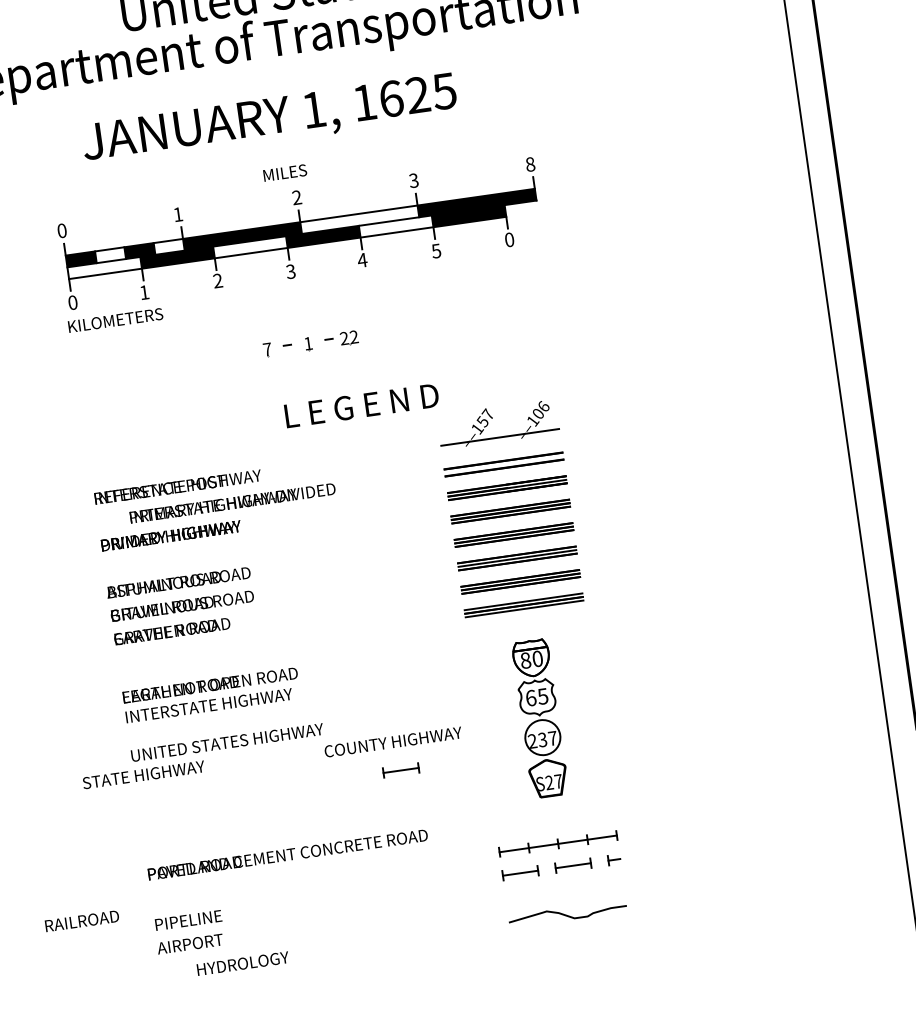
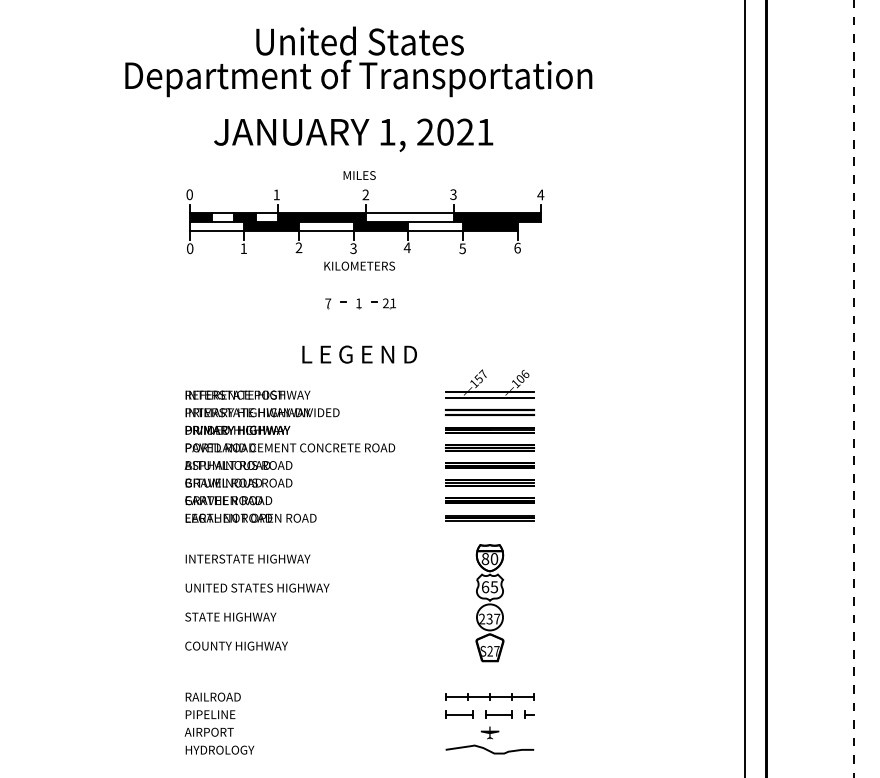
text: (404, 96) -> (455, 131), 1625 -> 2021
text: (529, 163) -> (540, 194), 8 -> 4
text: (509, 239) -> (517, 247), 0 -> 6
text: (115, 319) -> (359, 265), moved
text: (354, 335) -> (393, 302), 22 -> 21
text: (361, 405) -> (359, 354), moved
line: (500, 444) -> (489, 397), added
text: (232, 502) -> (262, 412), moved
text: (209, 684) -> (250, 517), moved
text: (393, 741) -> (236, 645), moved
part: (401, 770) -> (382, 626), removed
text: (143, 774) -> (230, 616), moved
text: (288, 854) -> (290, 447), moved
fill: (564, 891) -> (489, 732), added
text: (81, 920) -> (212, 696), moved
text: (242, 962) -> (219, 749), moved

